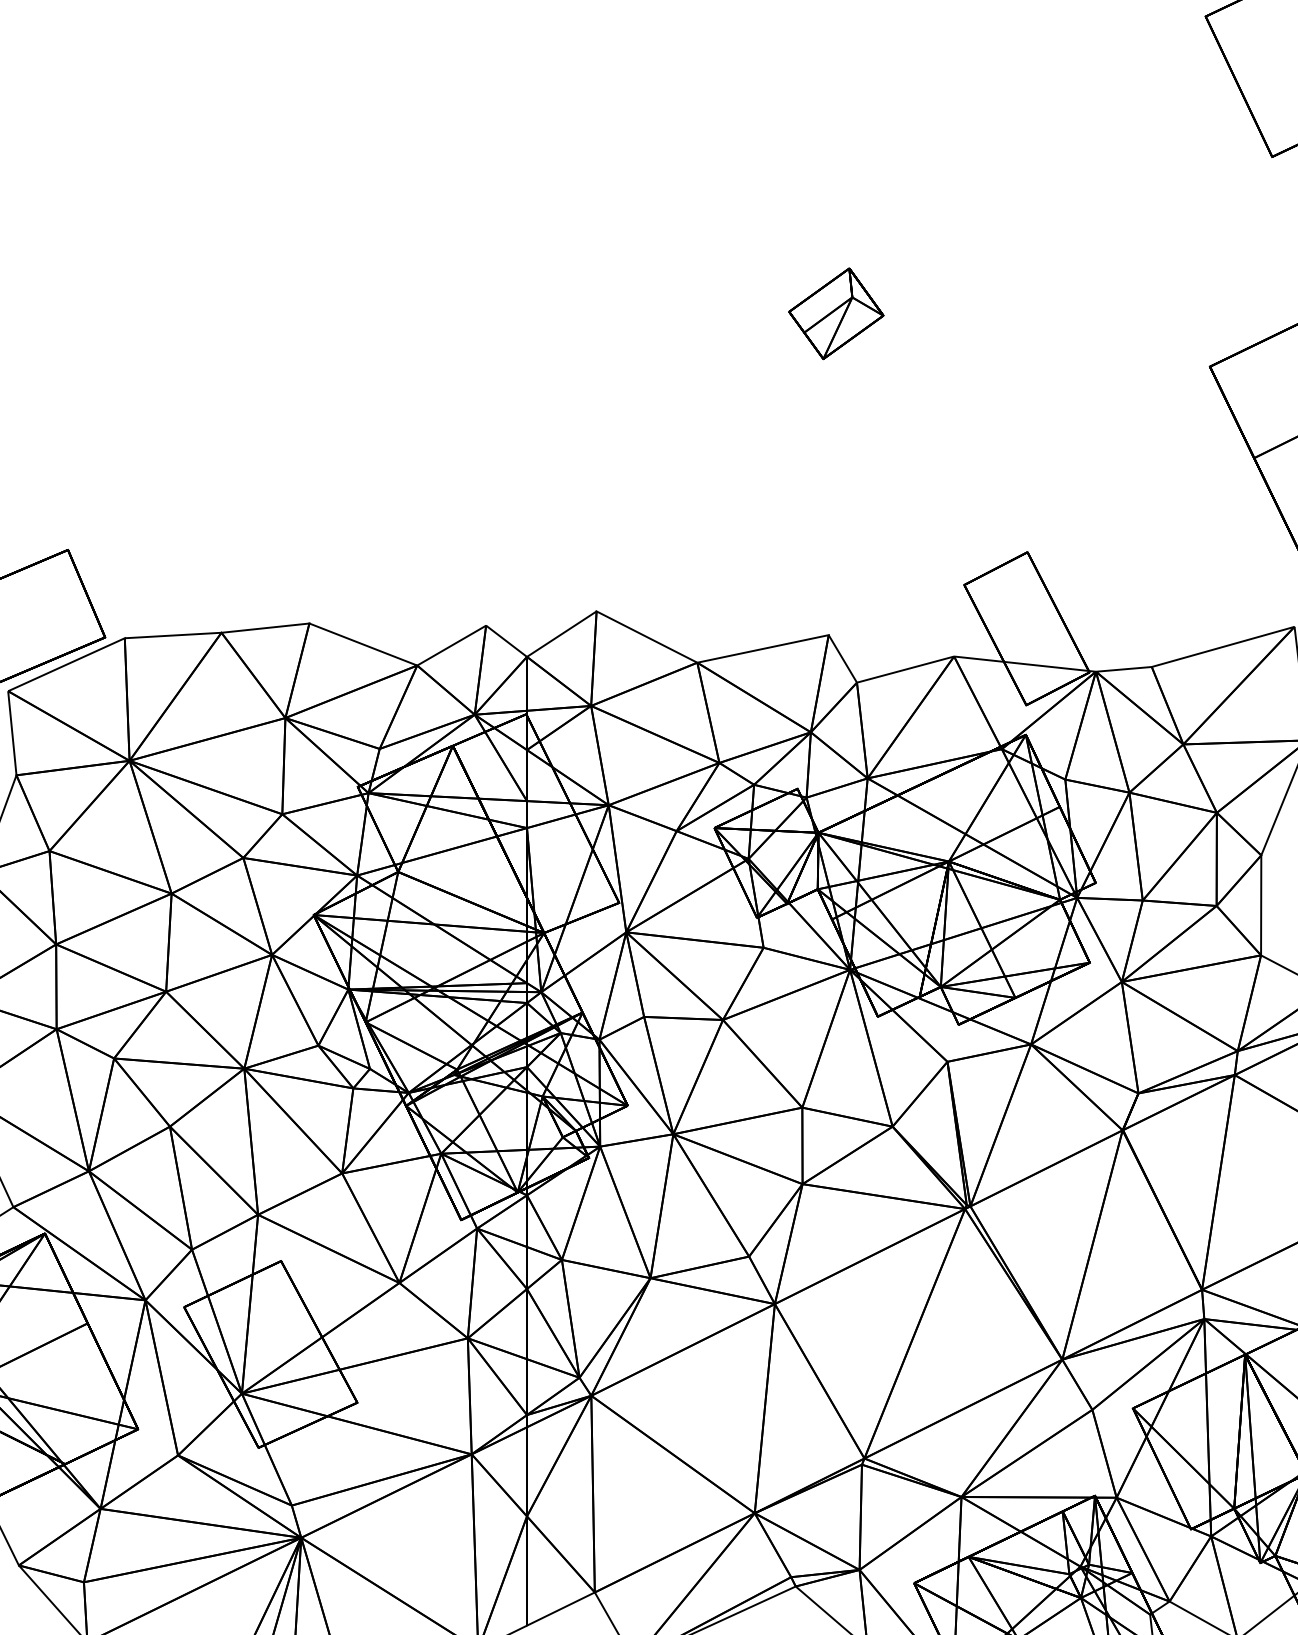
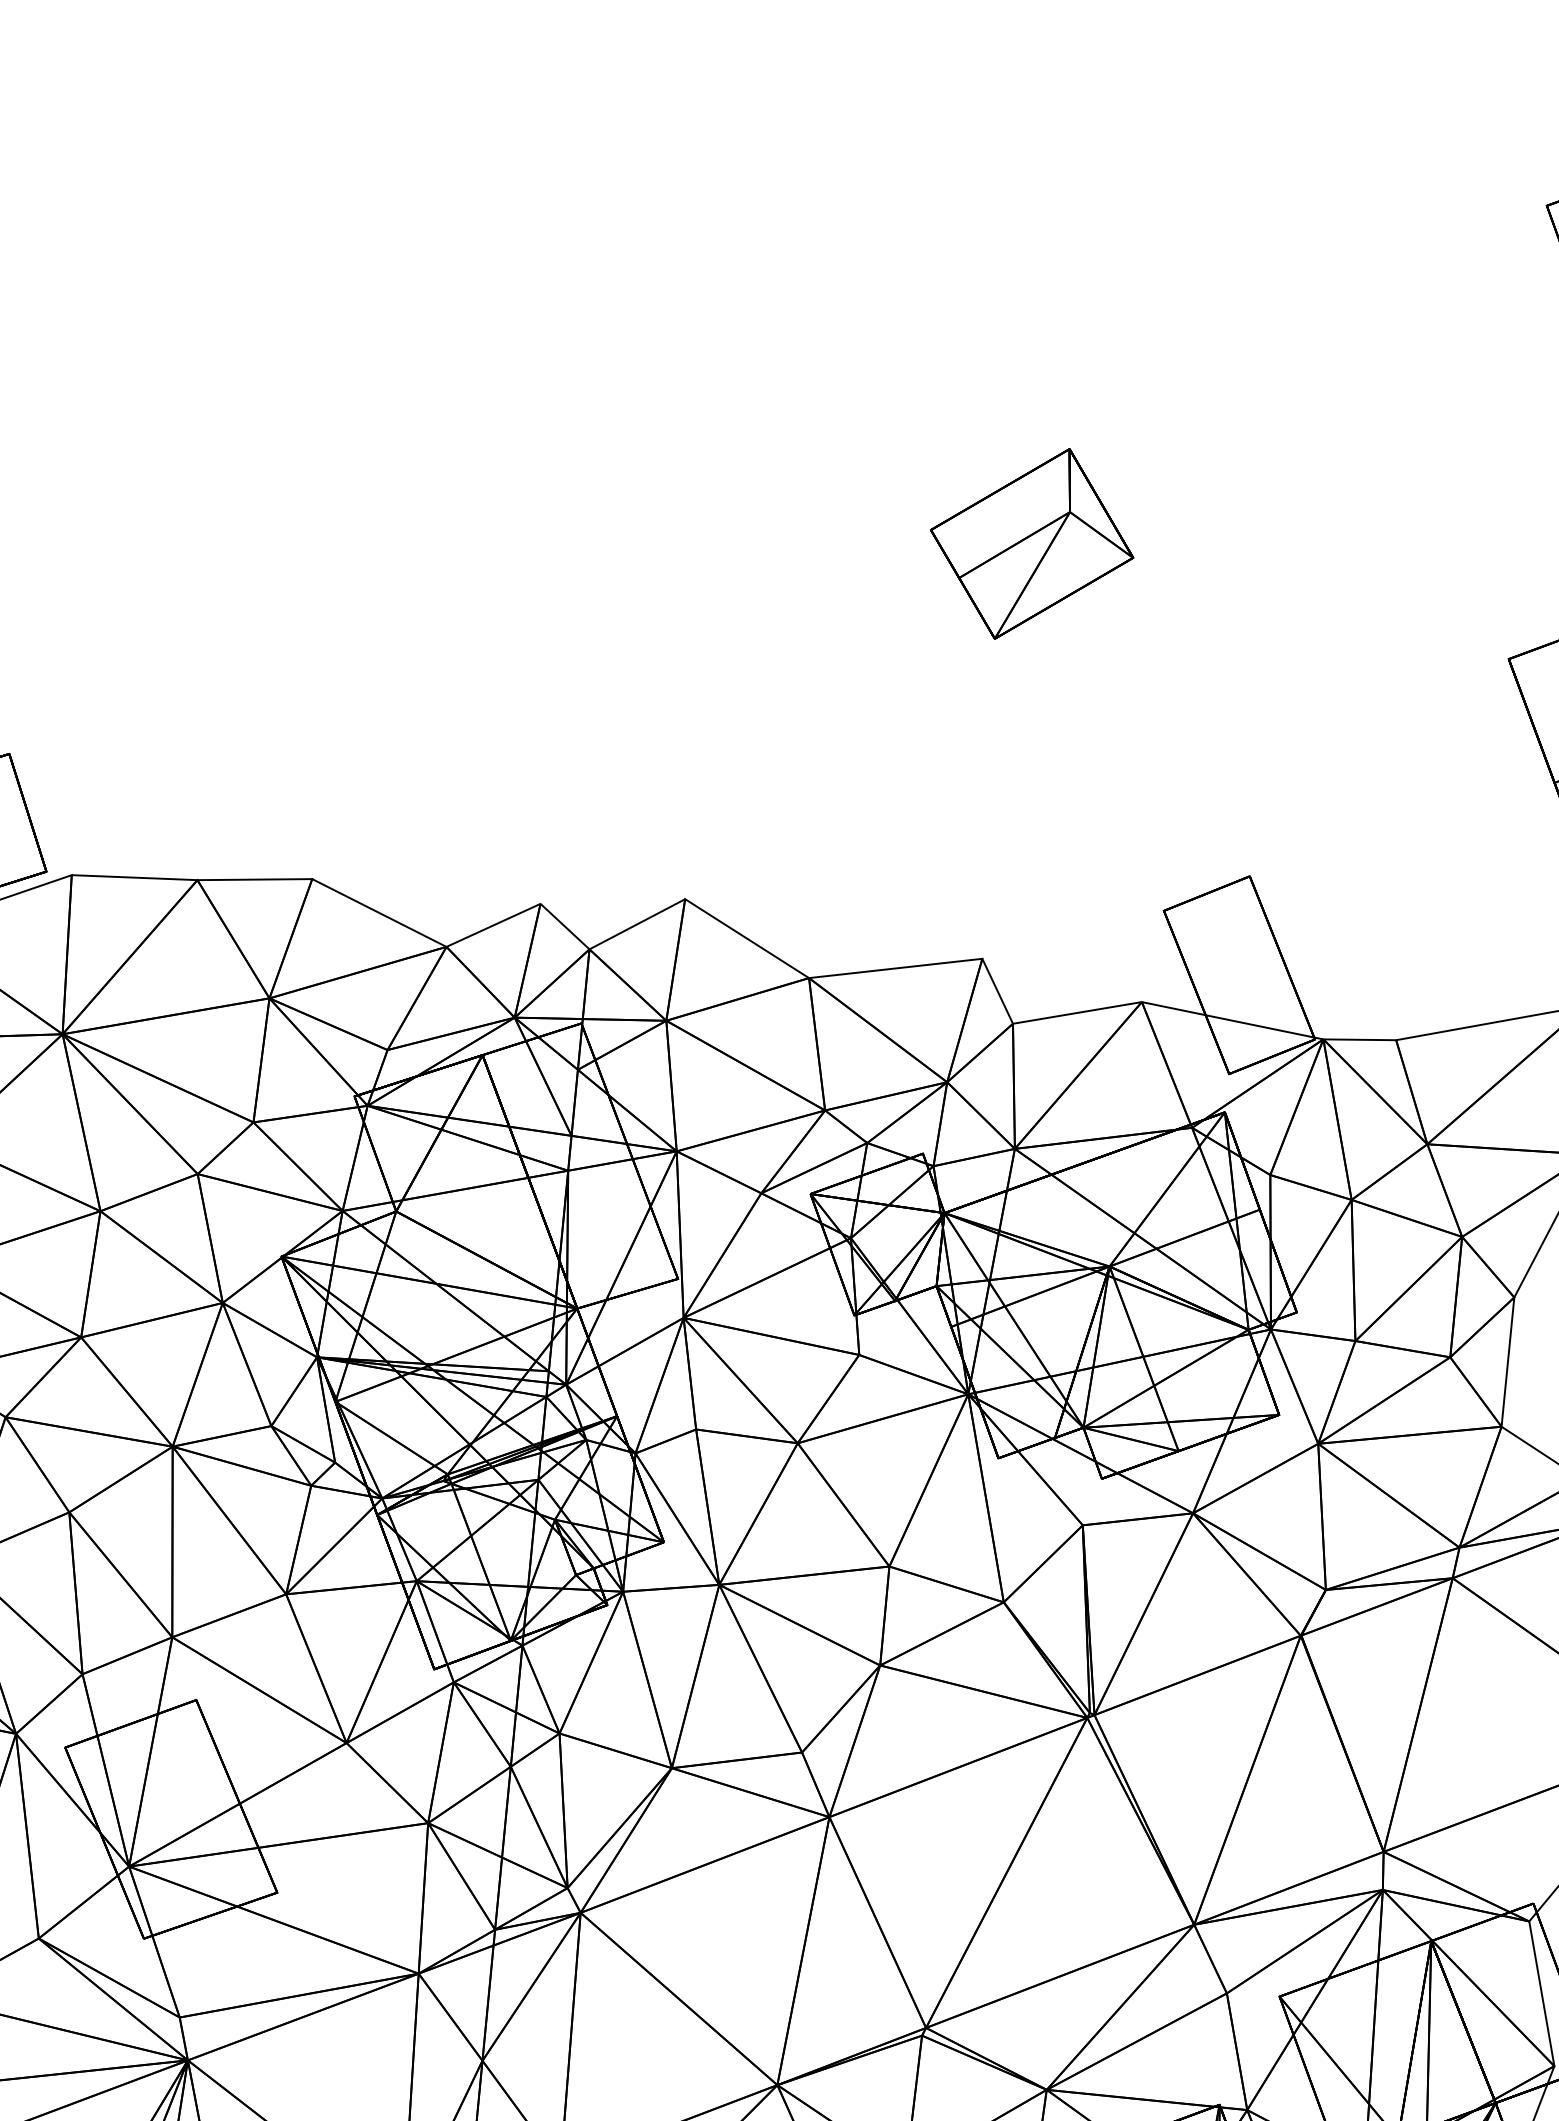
part: (836, 313) -> (1032, 543), size x1.67

